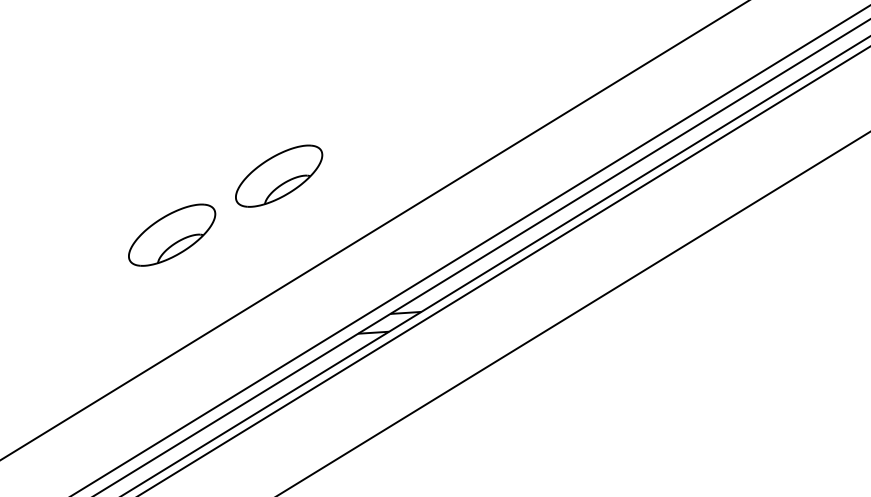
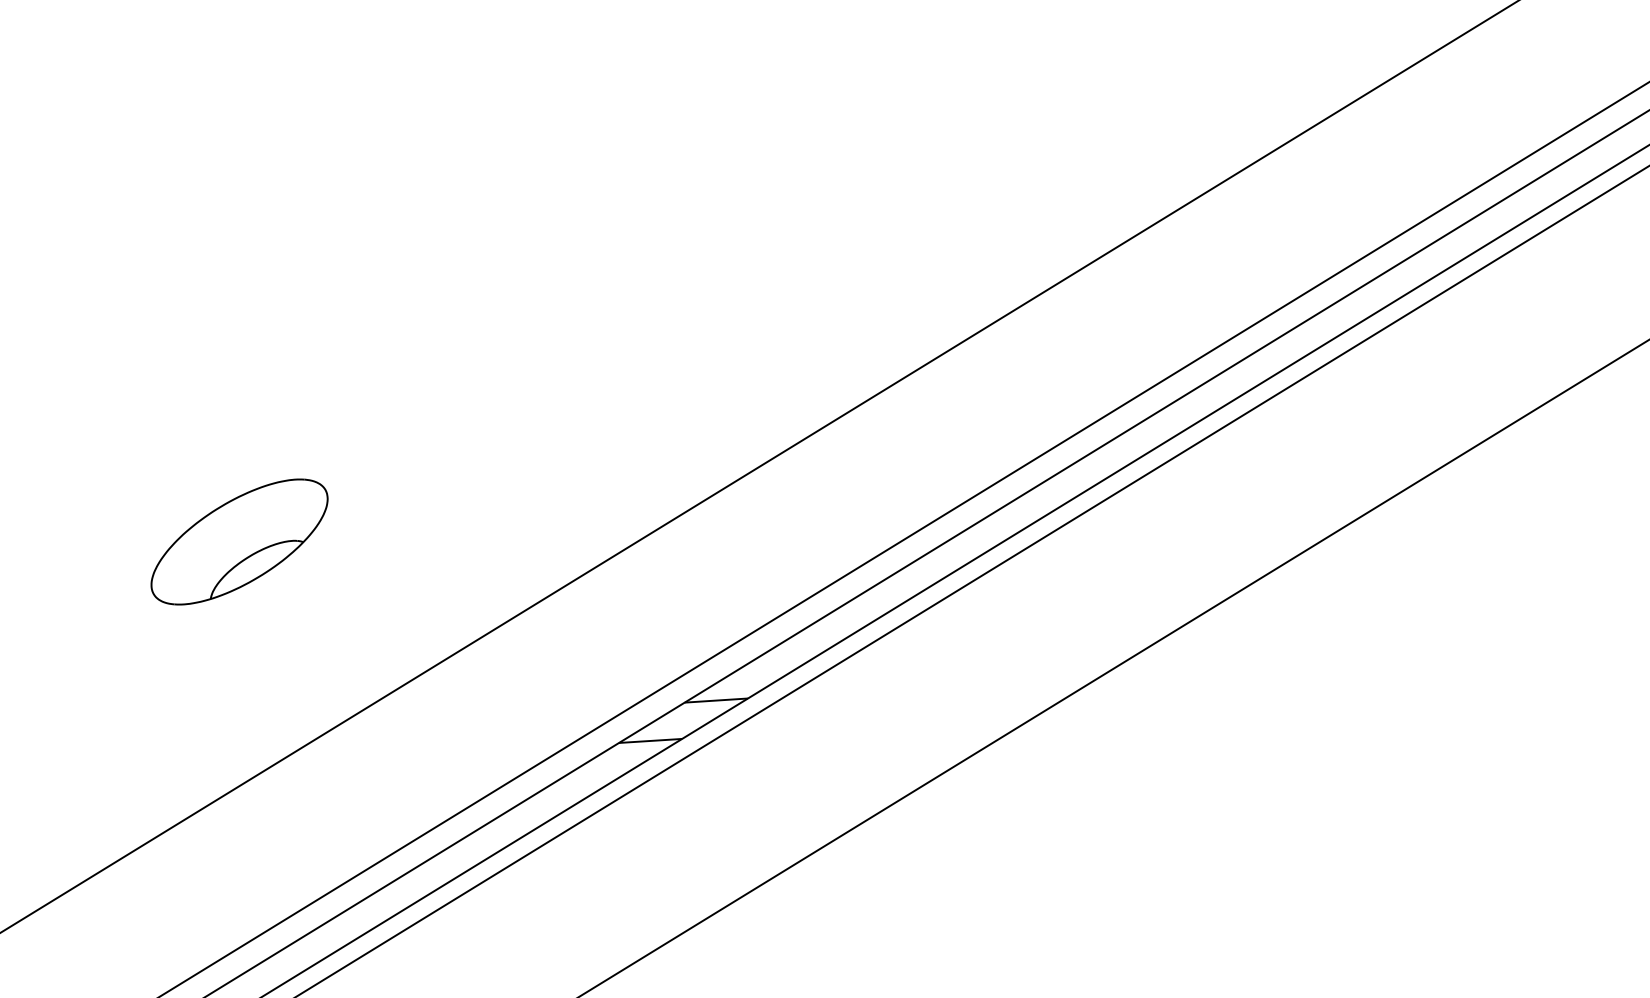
part: (279, 175) -> (458, 420), removed

